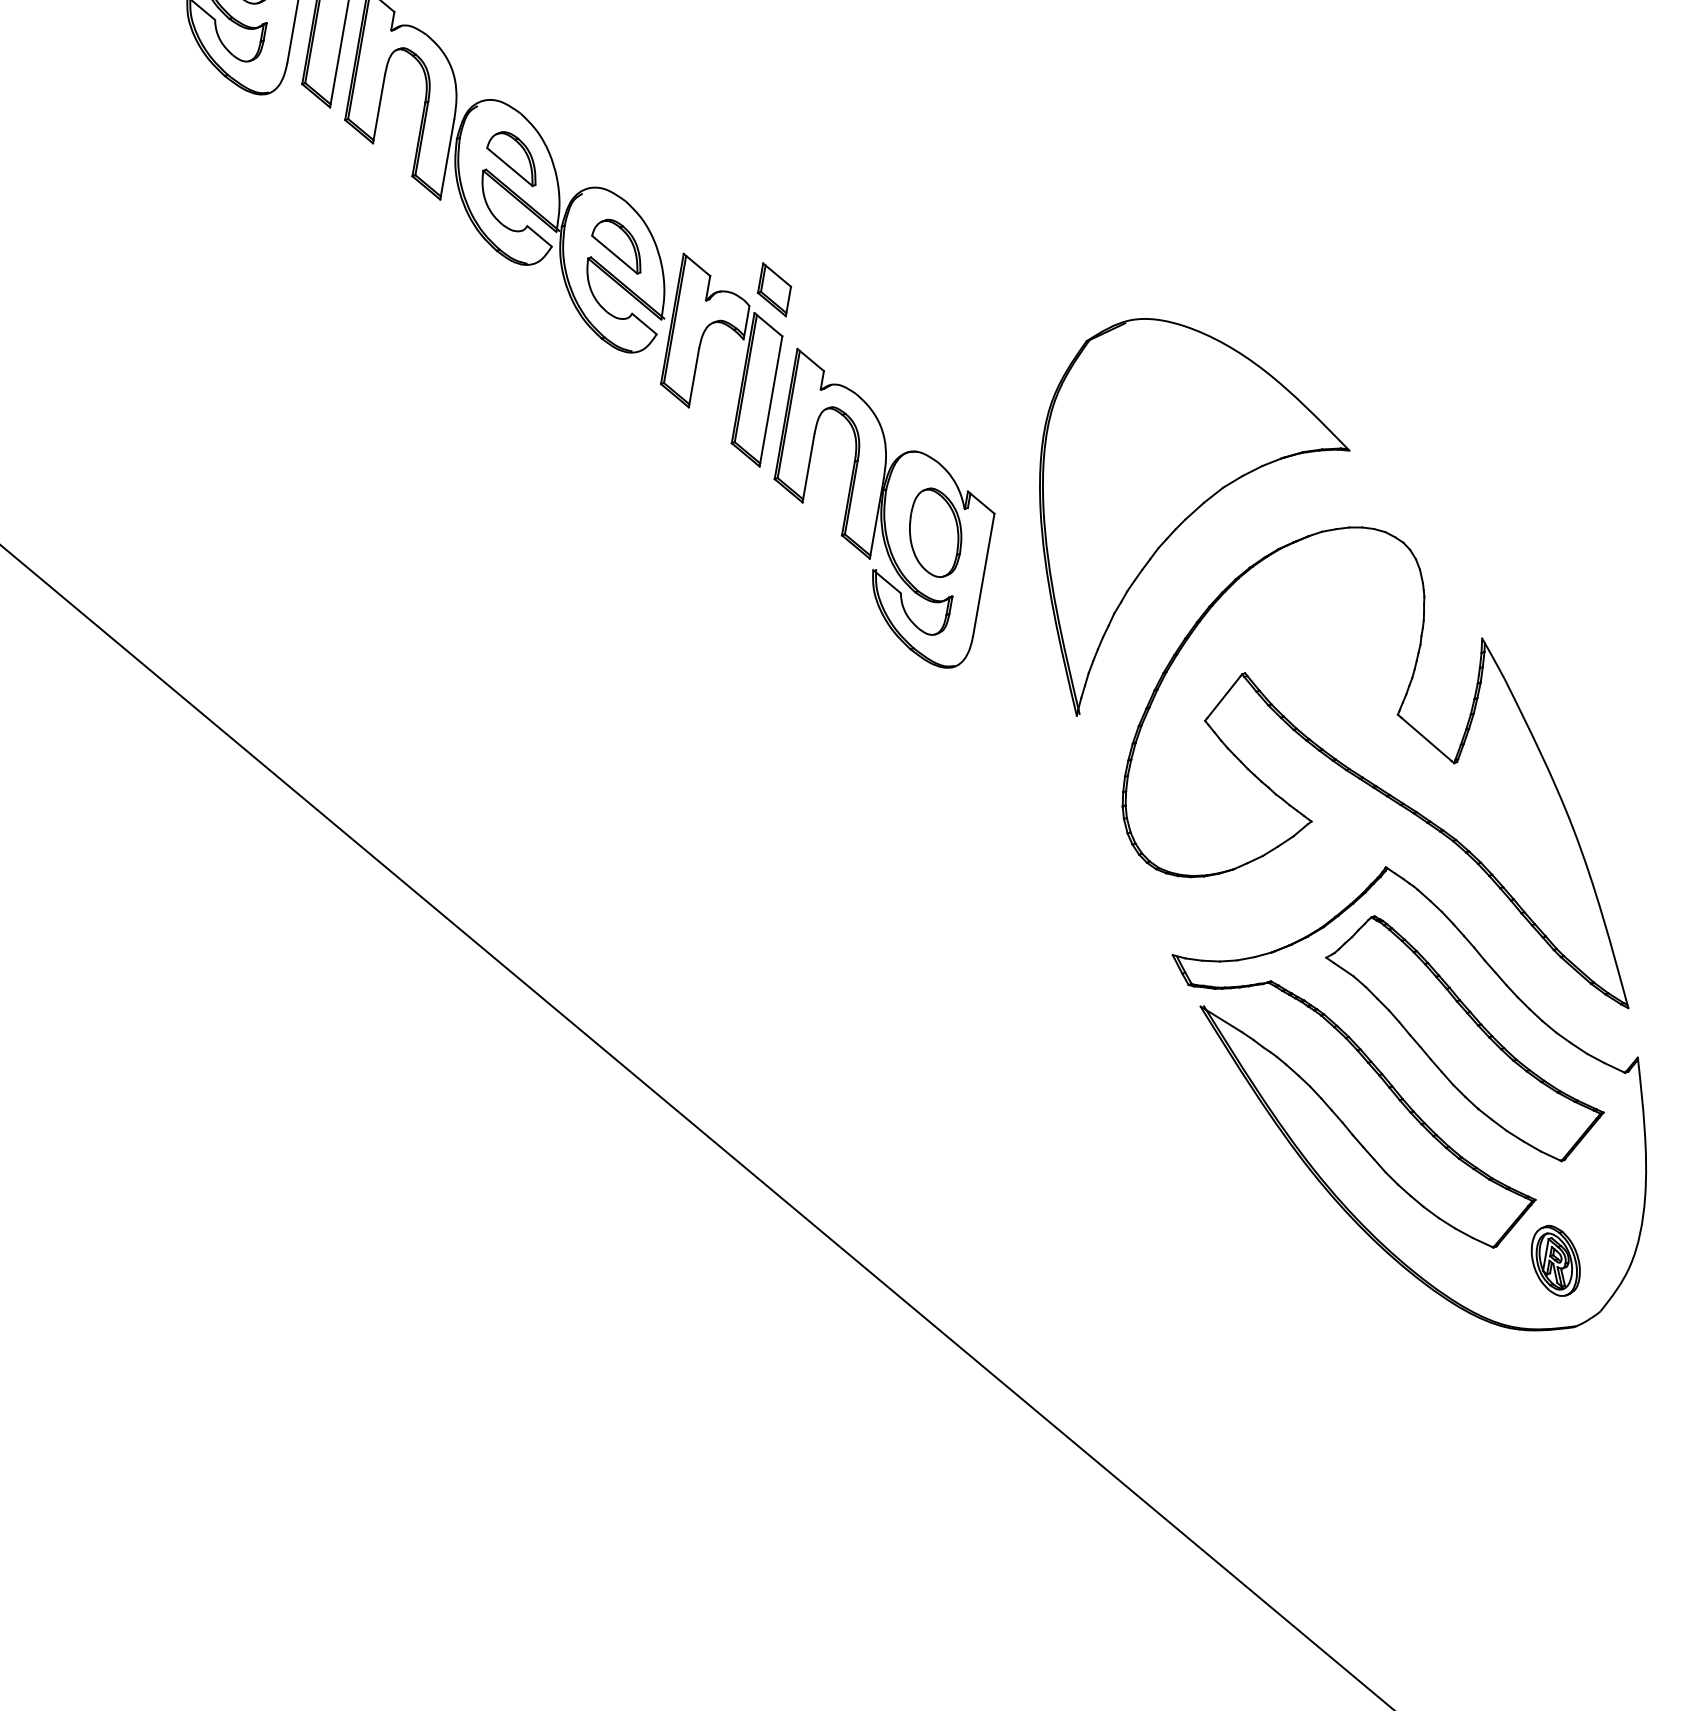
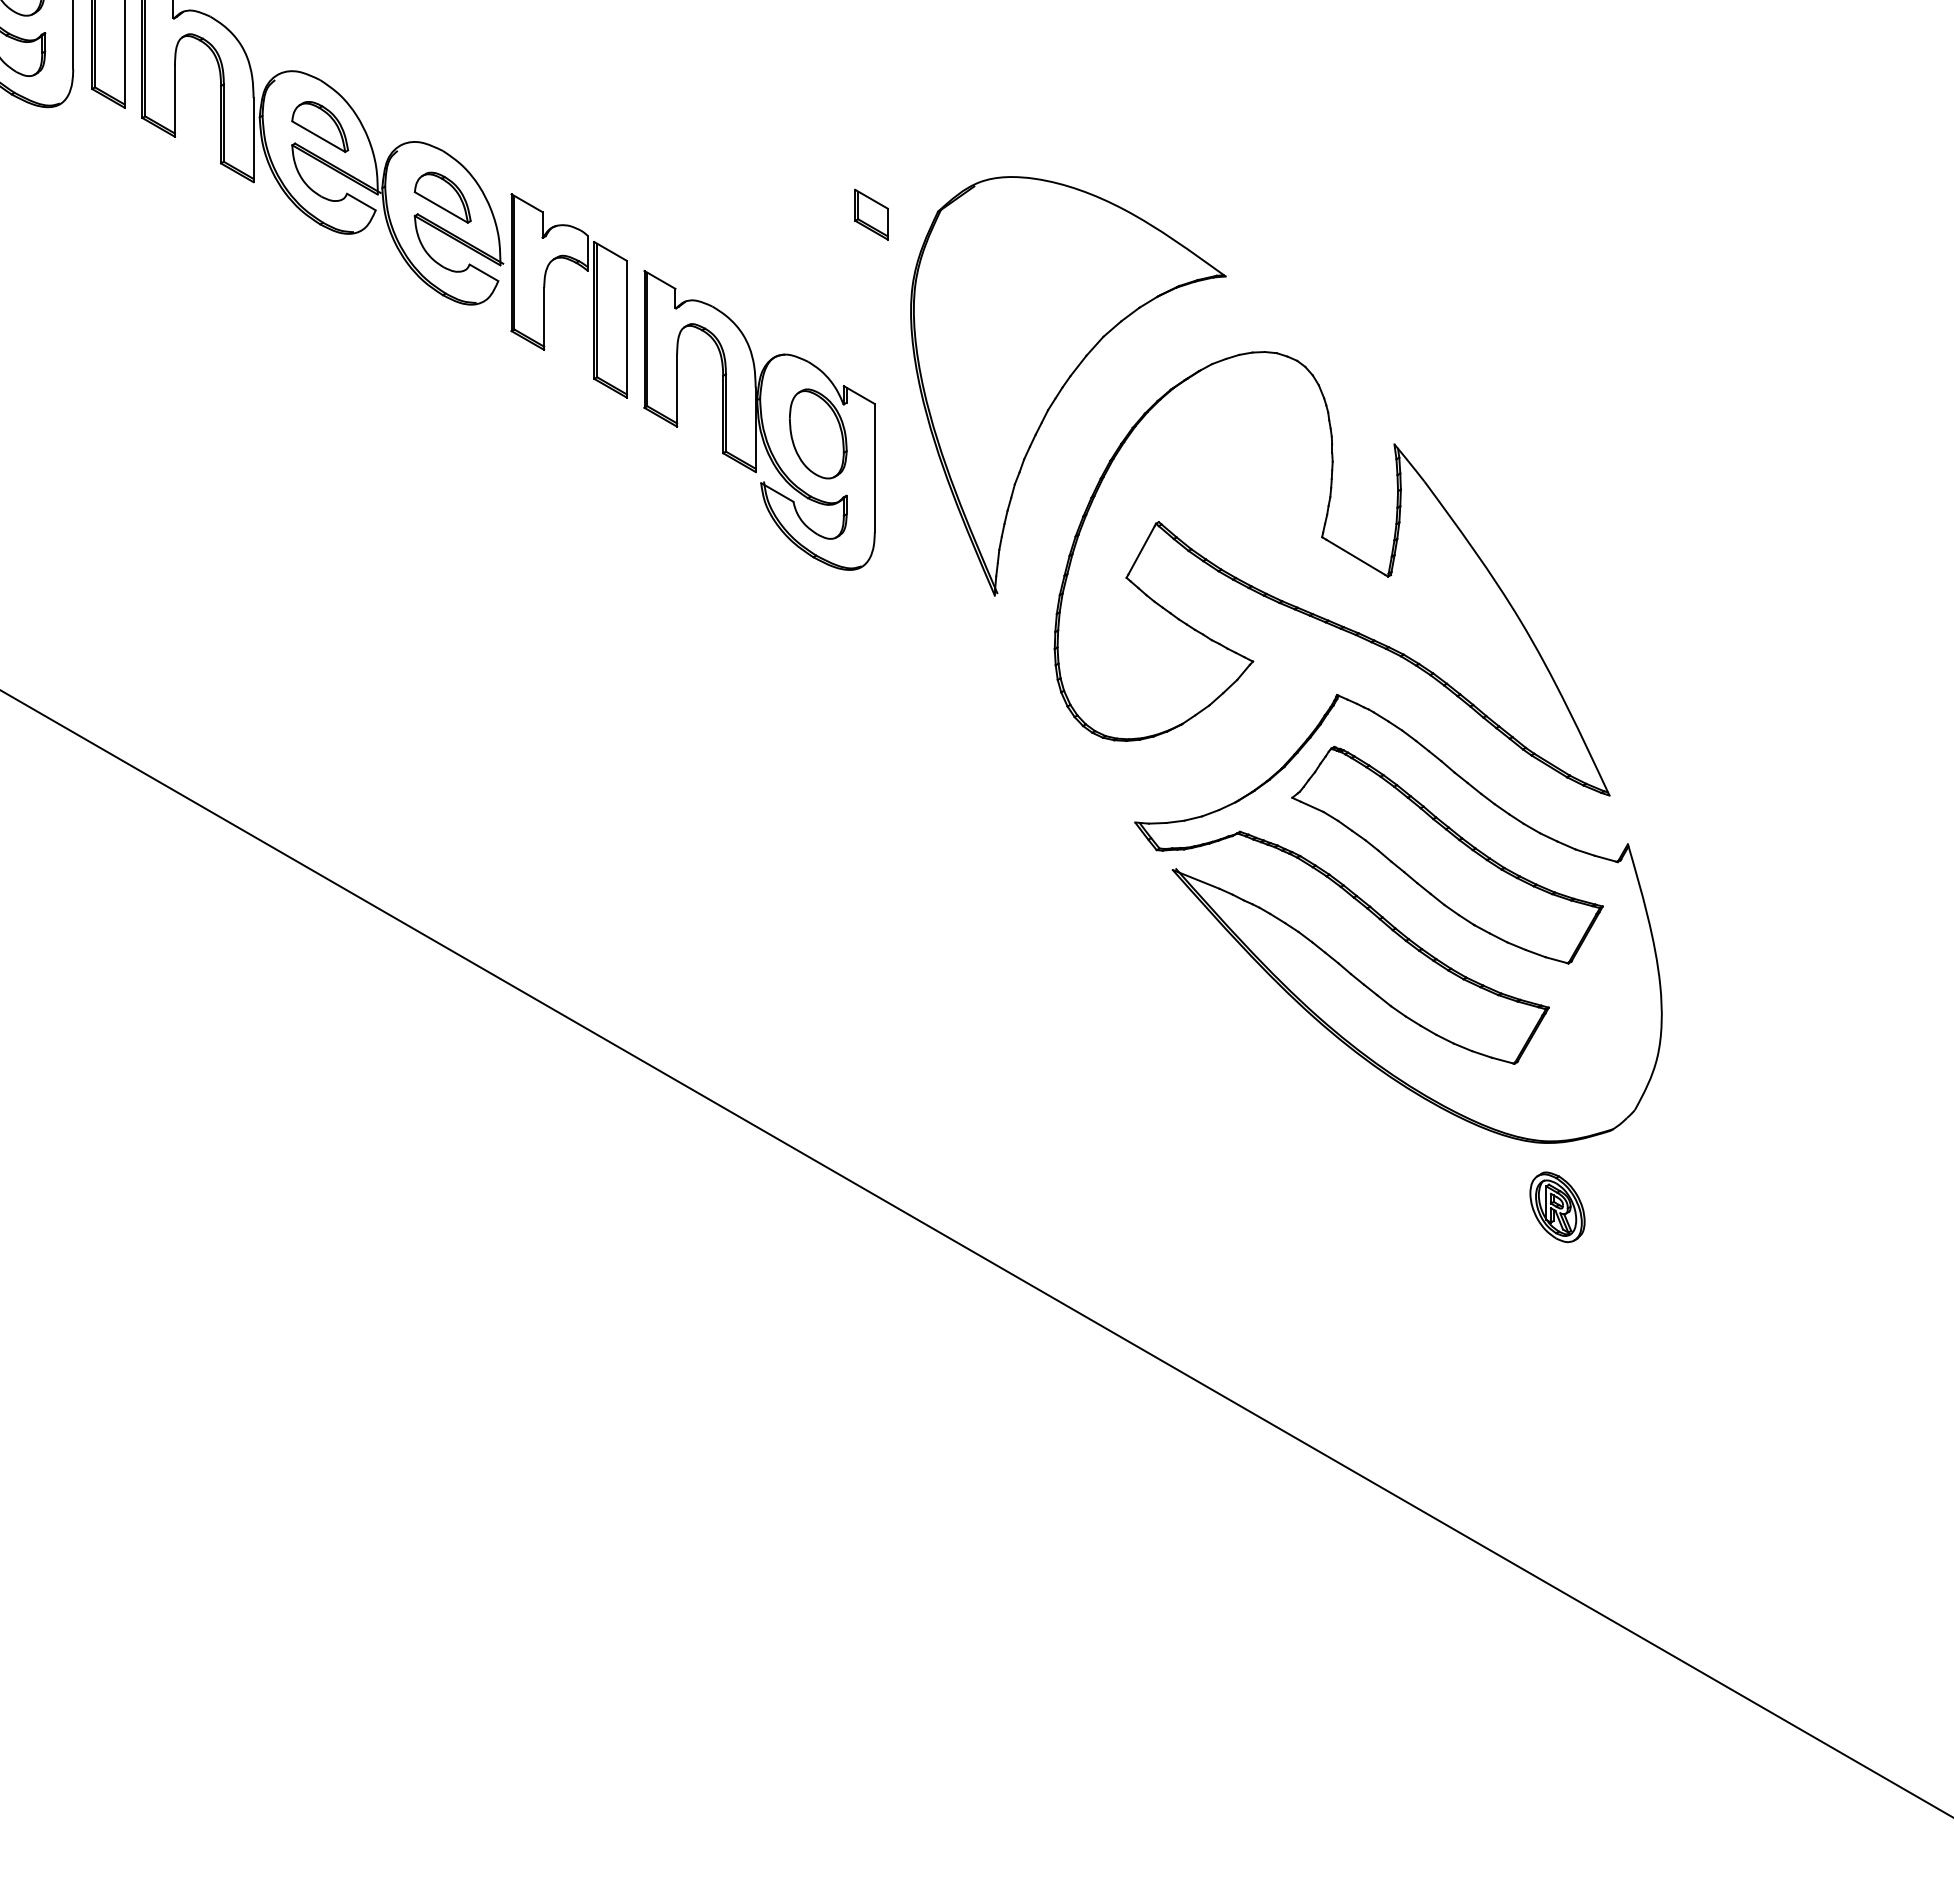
part: (774, 289) -> (871, 214), moved
part: (1555, 1261) -> (1557, 1207), moved

